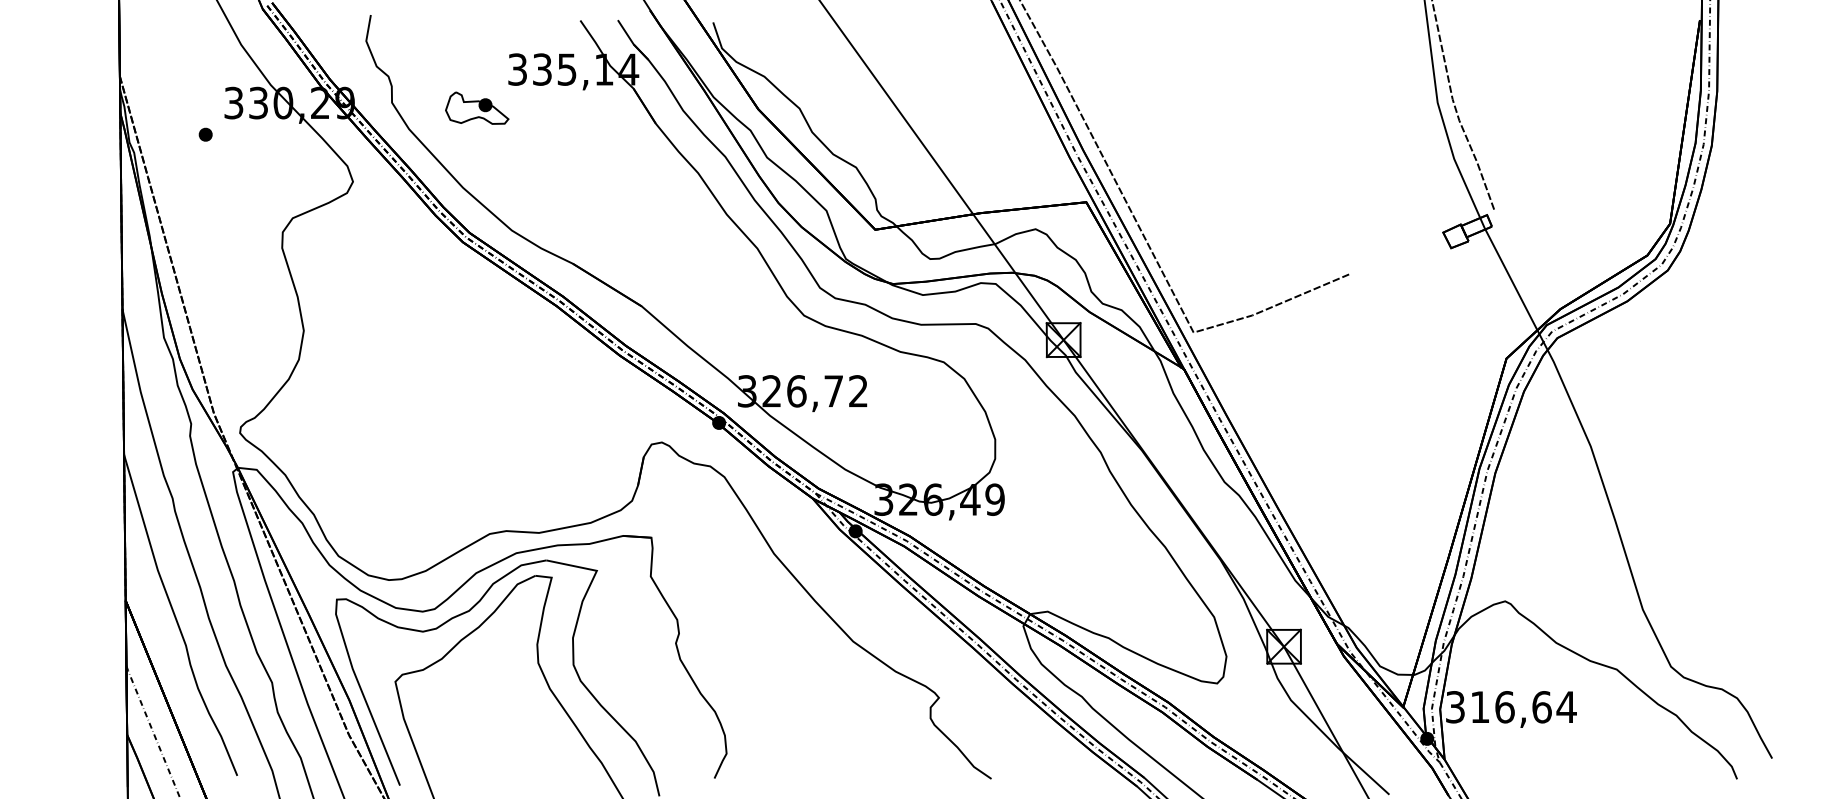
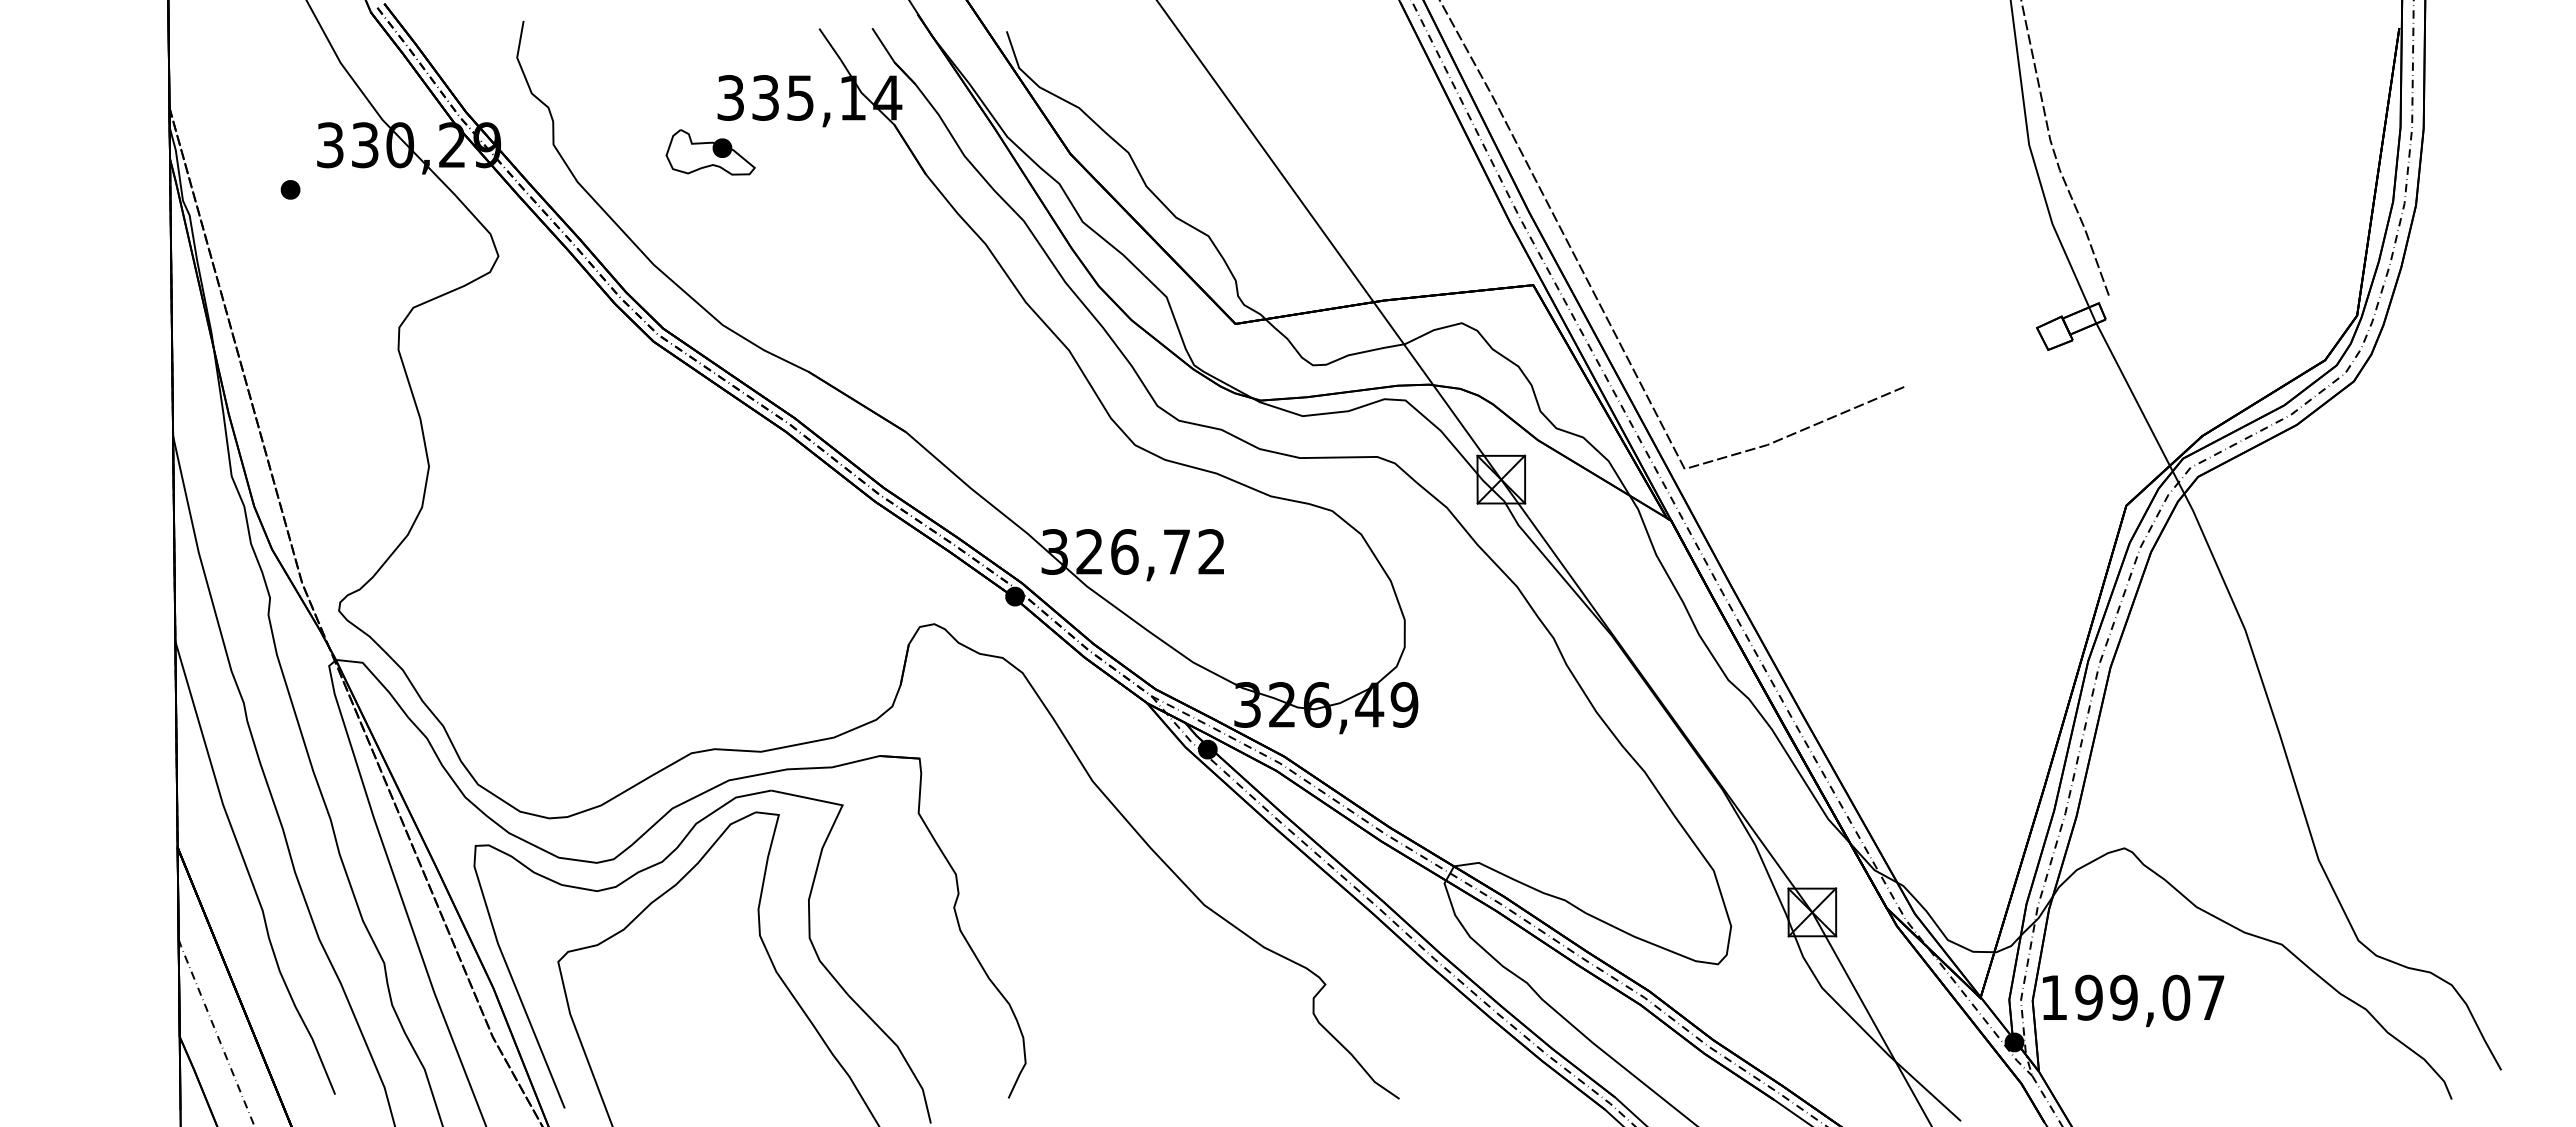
part: (477, 108) -> (710, 152), moved
text: (1511, 707) -> (2133, 997), 316,64 -> 199,07

